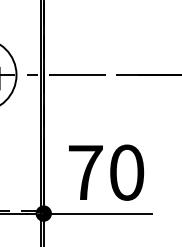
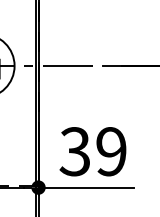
text: (105, 172) -> (92, 151), 70 -> 39

